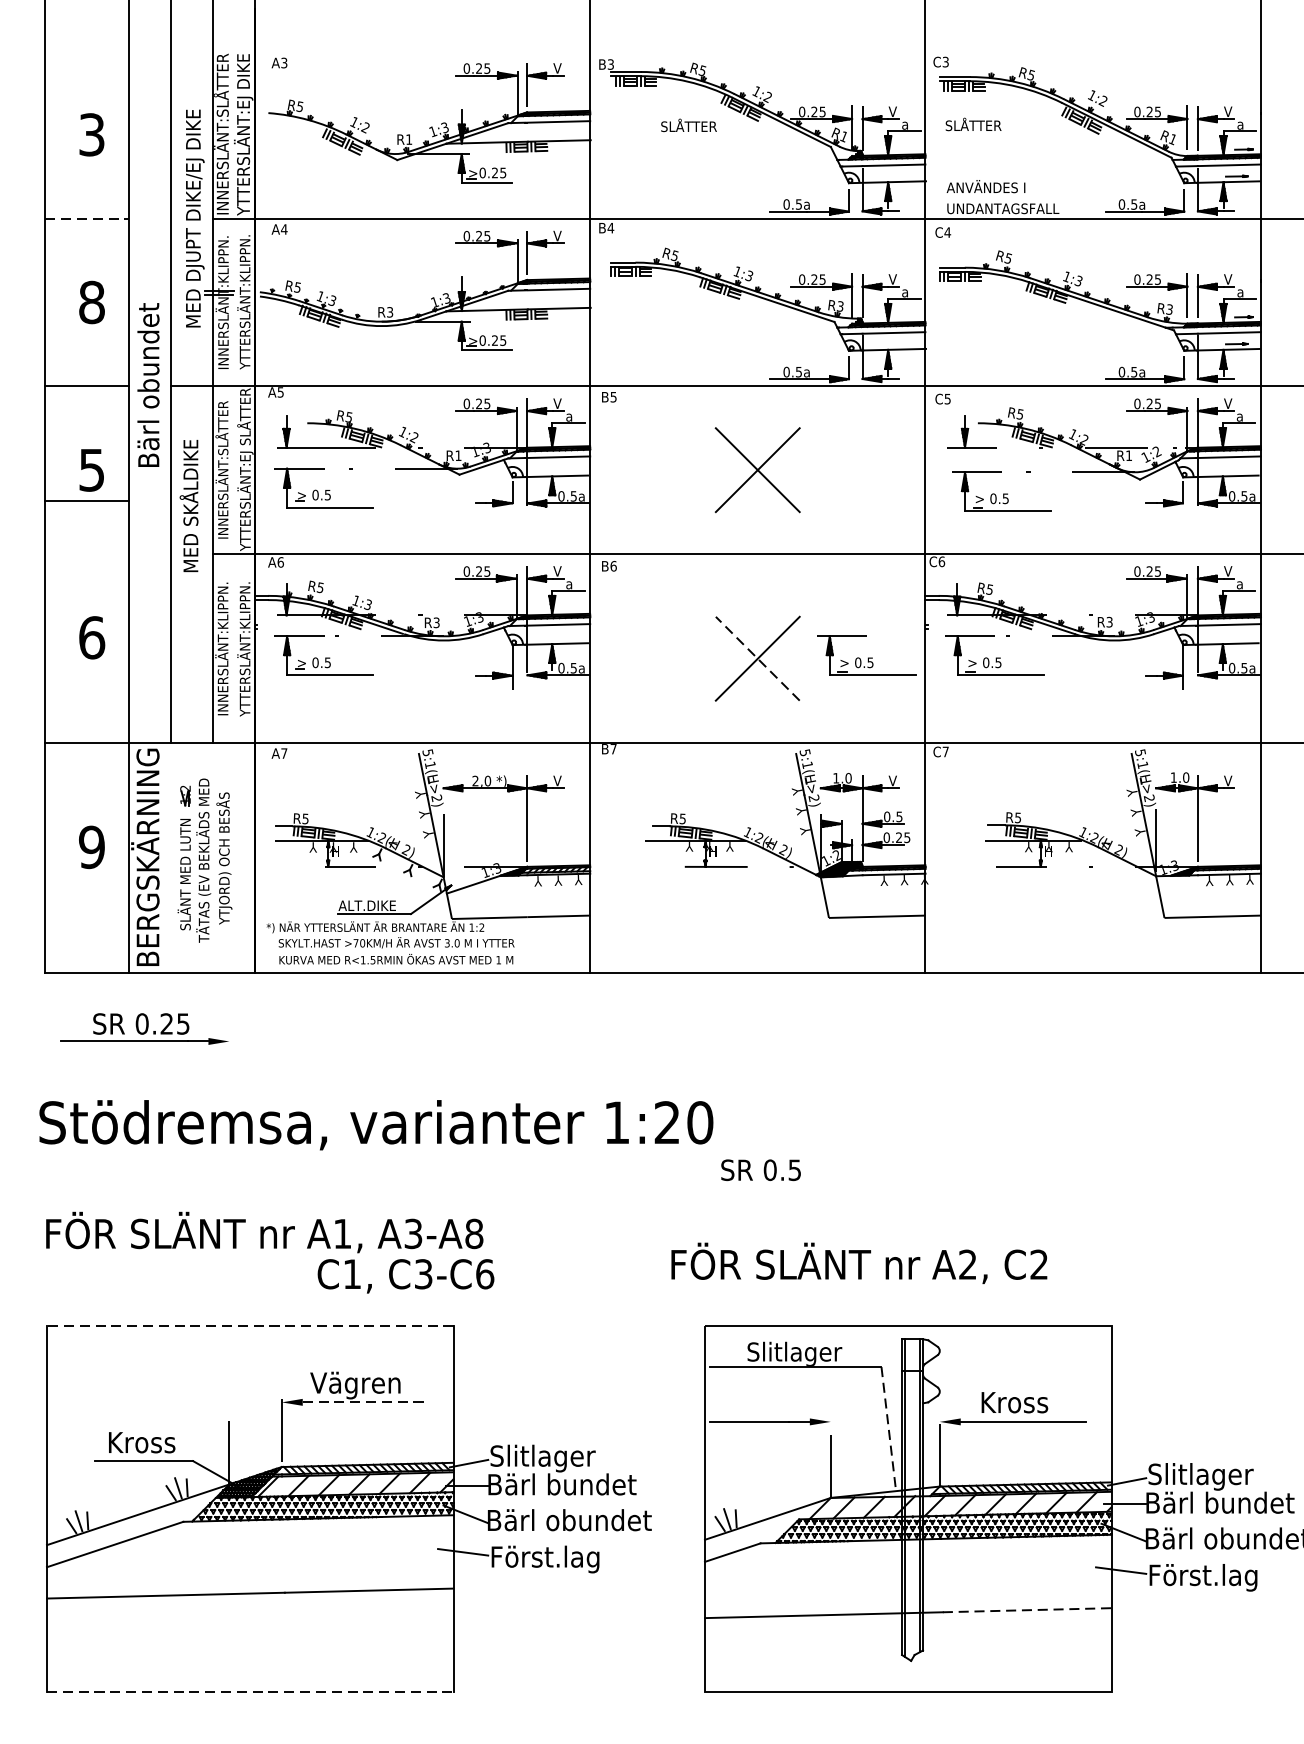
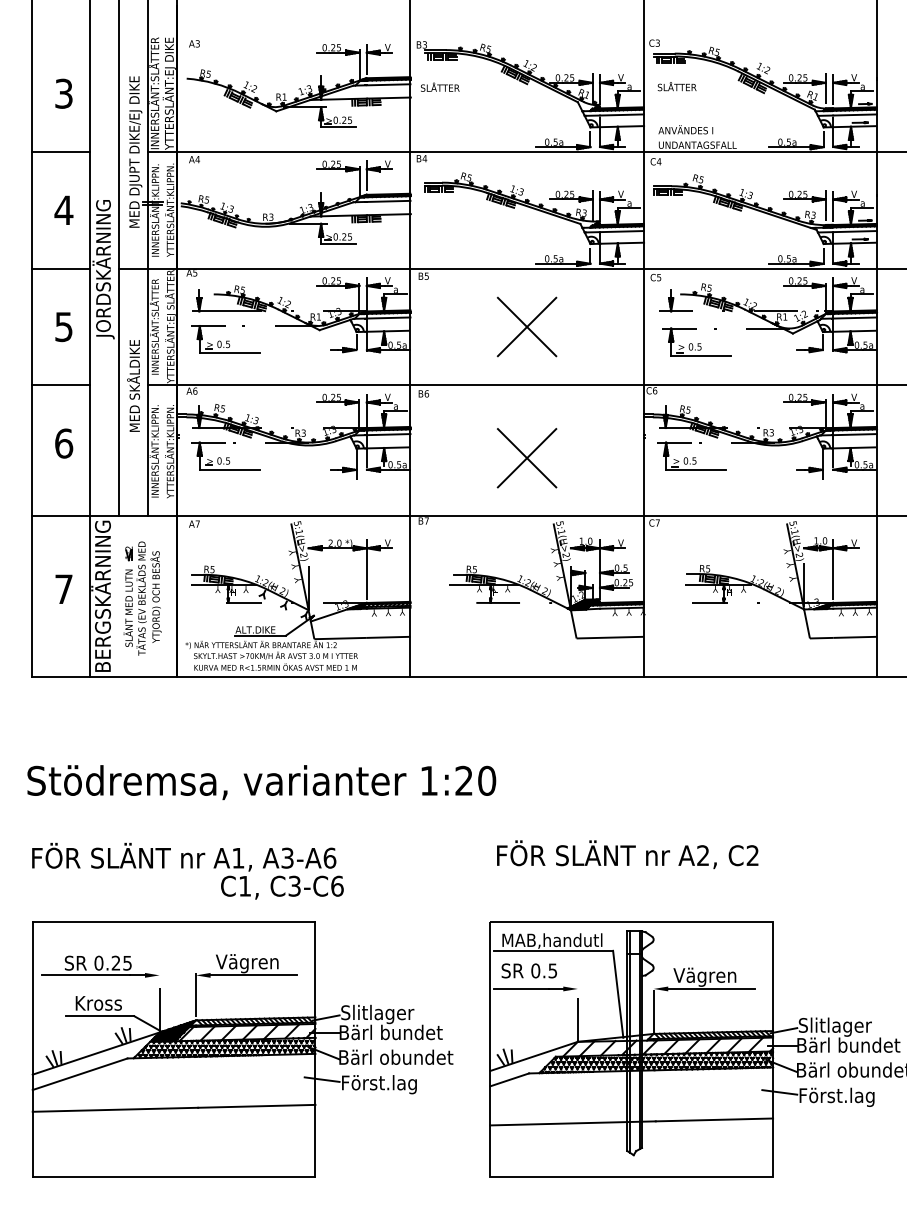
text: (689, 124) -> (440, 86), moved
line: (88, 219) -> (61, 152), dashed -> solid
text: (91, 302) -> (63, 210), 8 -> 4
text: (148, 387) -> (103, 269), Bärl obundet -> JORDSKÄRNING
line: (86, 501) -> (60, 385), moved
text: (189, 505) -> (133, 385), moved
part: (866, 654) -> (602, 455), removed
line: (756, 657) -> (526, 457), dashed -> solid
text: (91, 847) -> (63, 589), 9 -> 7
part: (143, 1028) -> (99, 966), moved
text: (759, 1169) -> (528, 970), moved
text: (473, 1232) -> (329, 857), A3-A8 -> A3-A6
text: (859, 1263) -> (627, 854), moved
line: (249, 1326) -> (173, 922), dashed -> solid
text: (794, 1353) -> (552, 941), Slitlager -> MAB,handutl
line: (365, 1402) -> (254, 975), dashed -> solid
text: (1012, 1403) -> (704, 976), Kross -> Vägren
line: (889, 1429) -> (618, 994), dashed -> solid
line: (1027, 1609) -> (714, 1119), dashed -> solid
line: (250, 1691) -> (174, 1176), dashed -> solid

